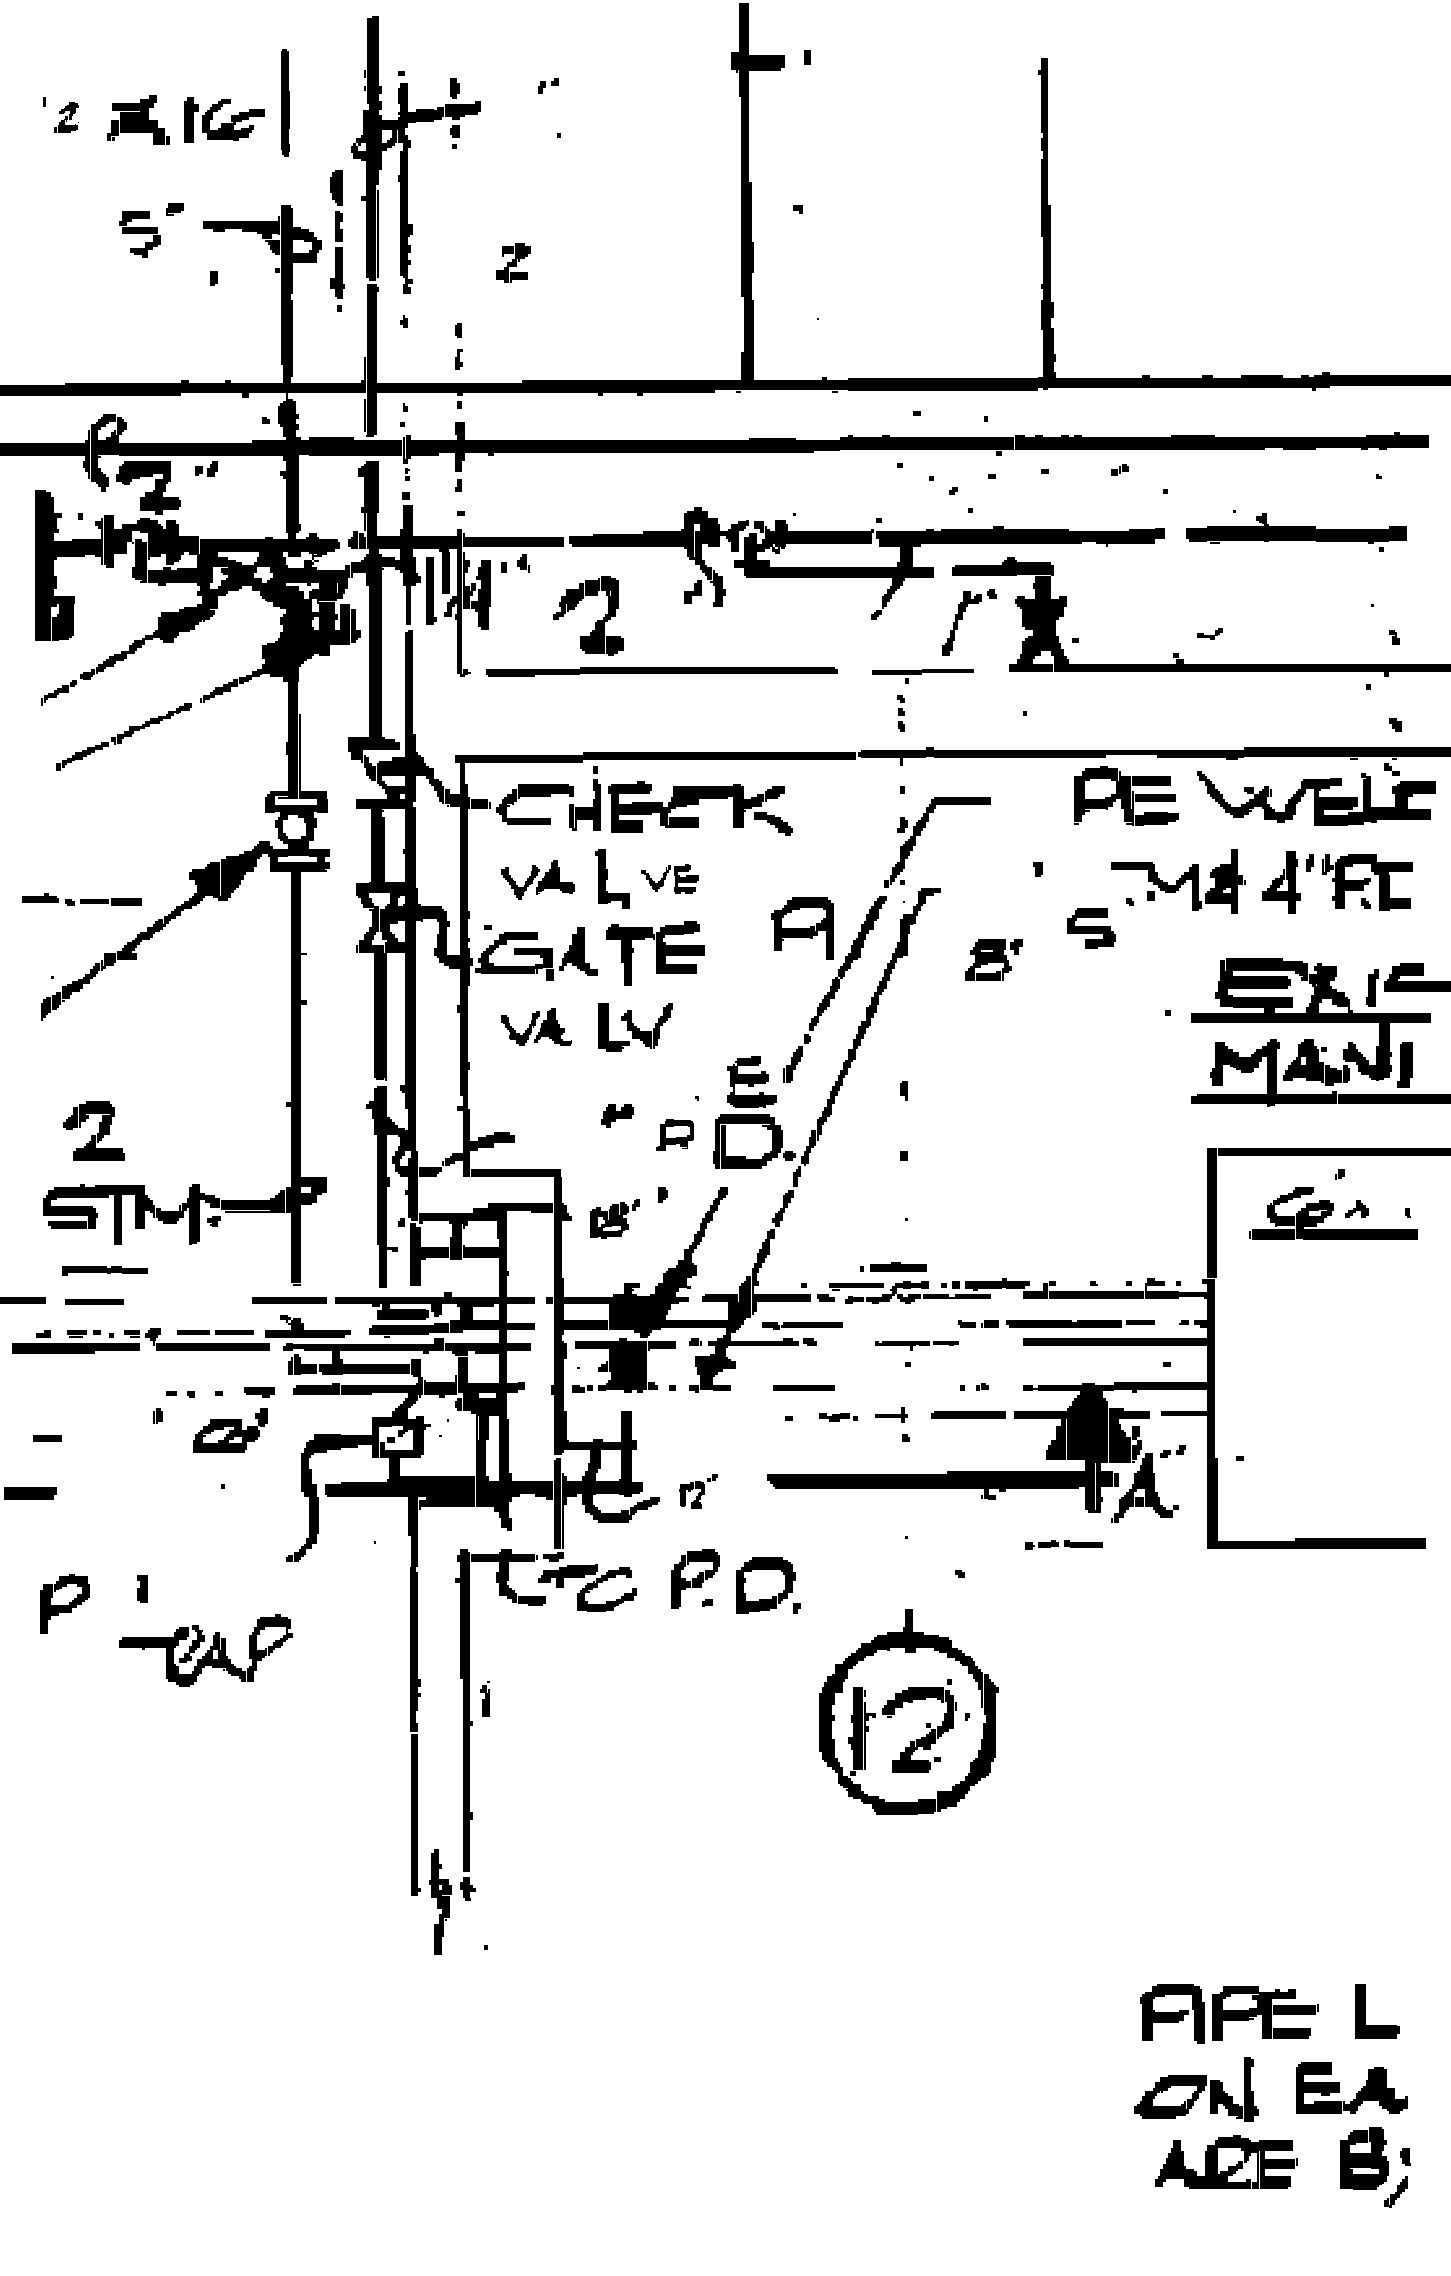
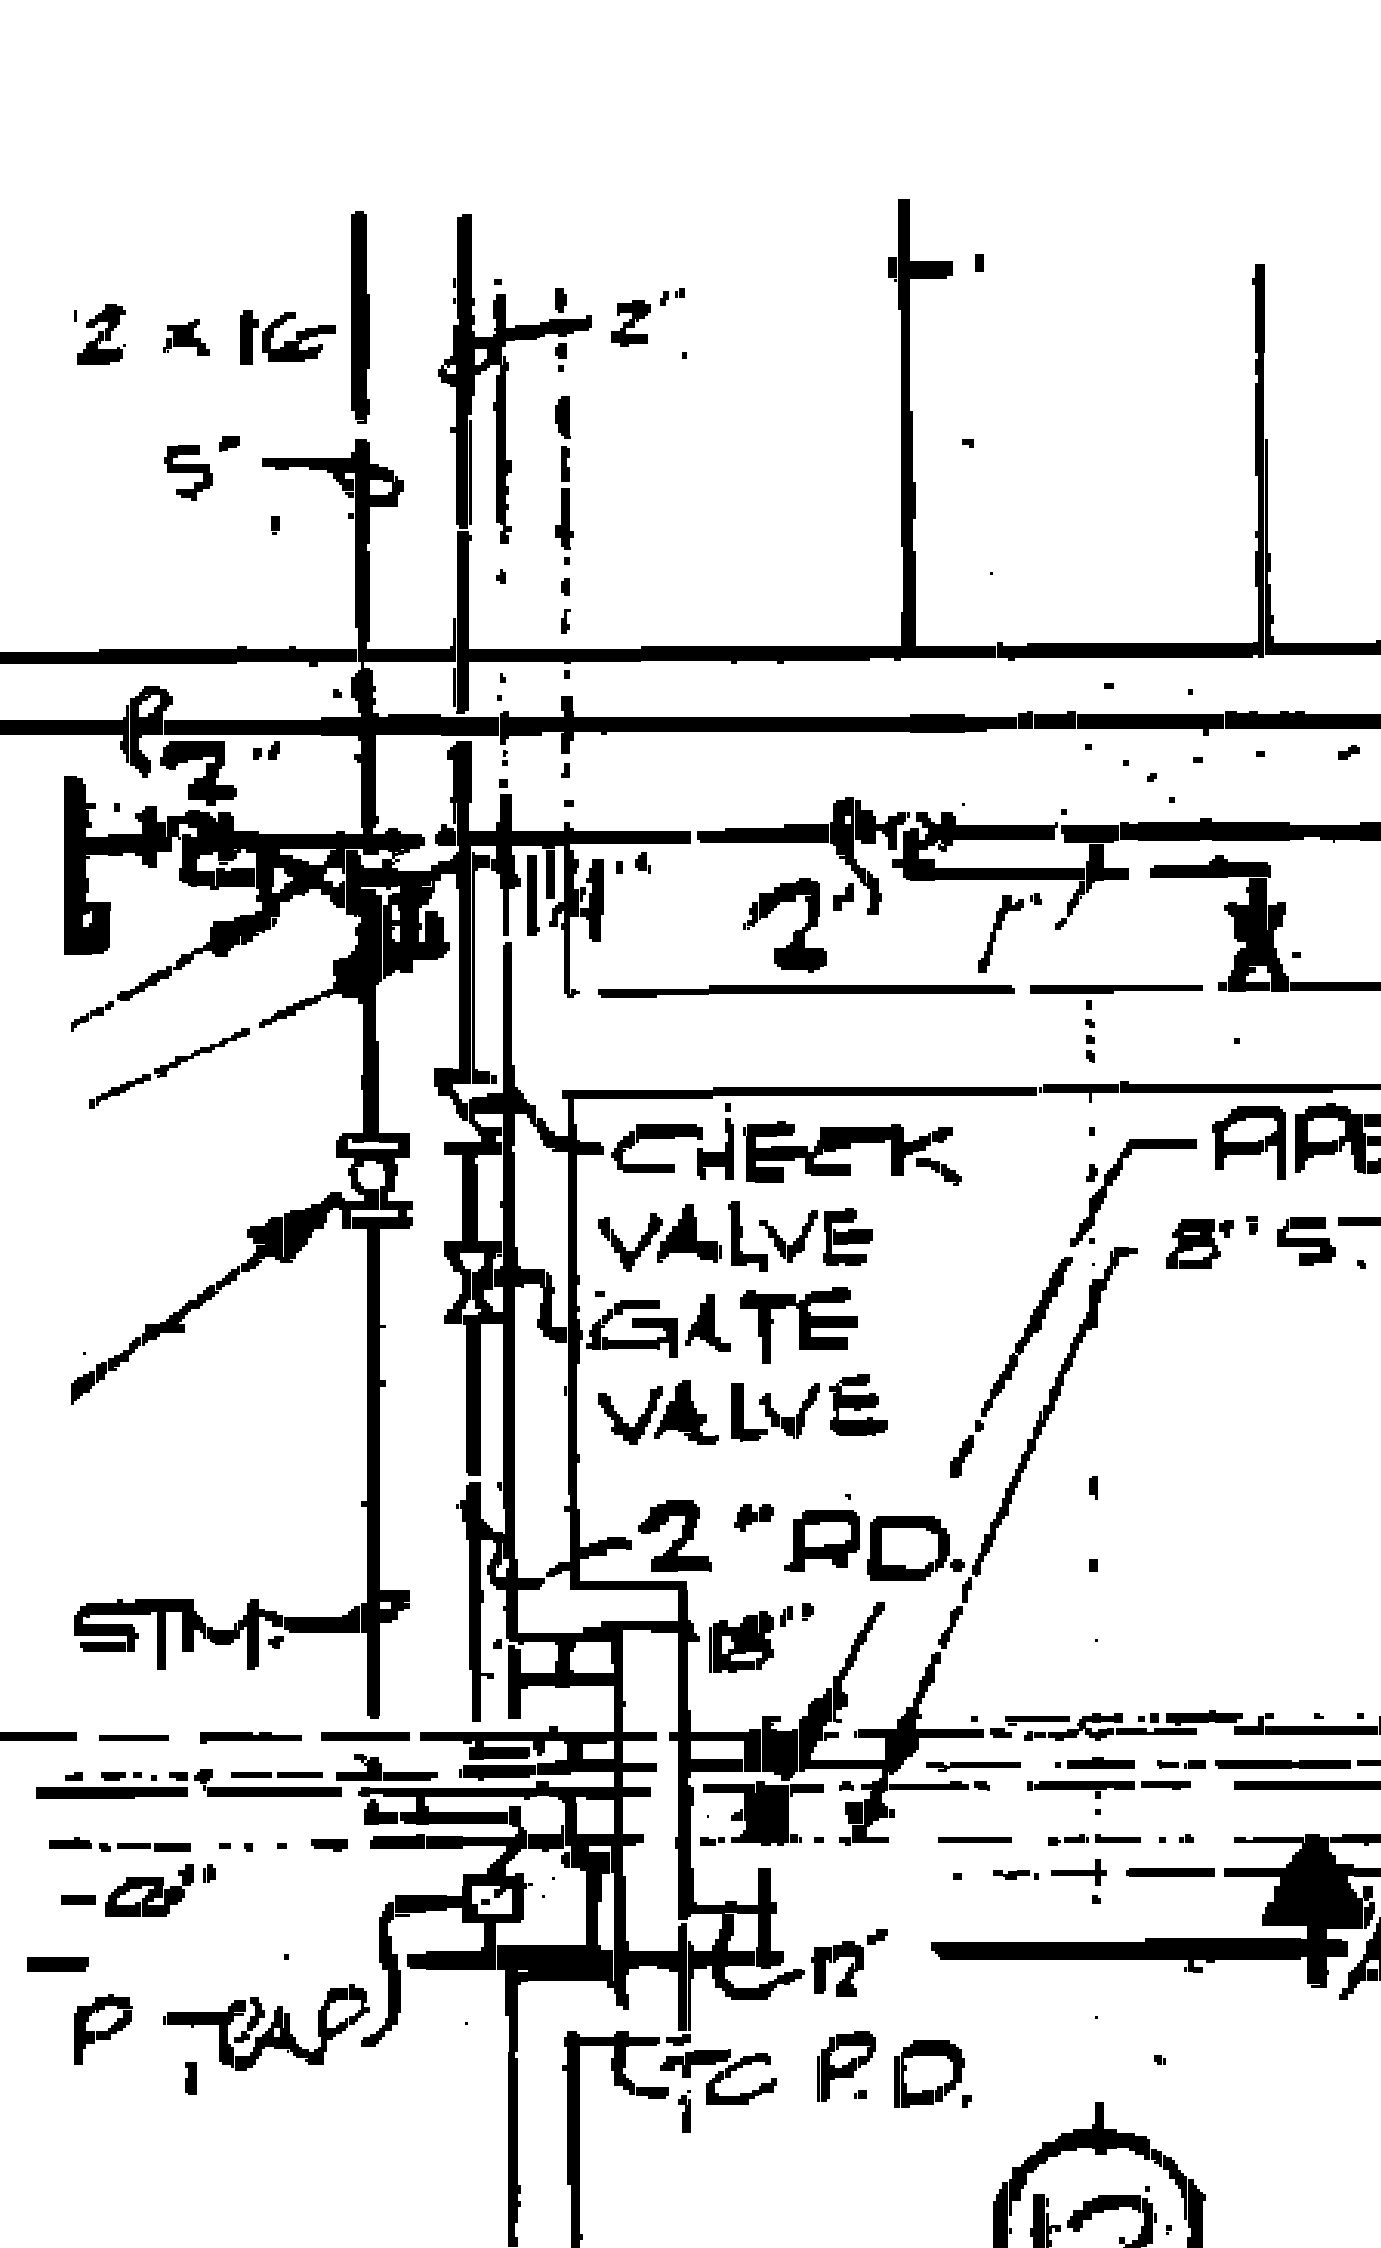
part: (285, 102) -> (360, 316), size x1.67
part: (66, 116) -> (101, 333), size x1.67
part: (138, 119) -> (186, 336), size x0.62
part: (337, 240) -> (564, 480), moved
part: (513, 262) -> (630, 322), moved
part: (962, 619) -> (1001, 929), moved
part: (595, 622) -> (793, 933), moved
part: (922, 676) -> (1115, 997), size x1.43
part: (669, 878) -> (815, 1236), size x1.67
part: (537, 879) -> (659, 1237), size x1.43
part: (81, 899) -> (118, 1844), moved
part: (802, 928) -> (1249, 1142), moved
part: (1091, 928) -> (1306, 1241), moved
part: (993, 959) -> (1199, 1243), moved
part: (536, 1026) -> (658, 1411), size x1.43
part: (751, 1081) -> (858, 1404), moved
part: (93, 1130) -> (674, 1535), moved
part: (674, 1134) -> (821, 1539), size x1.67
part: (614, 1218) -> (750, 1639), size x1.43
part: (893, 1266) -> (1095, 1762), moved
part: (104, 1270) -> (250, 1737), moved
part: (916, 1345) -> (1108, 1789), size x1.67
part: (891, 1414) -> (1078, 1871), size x1.43
part: (230, 1430) -> (149, 1890), moved
part: (698, 1491) -> (849, 1962), size x1.67
part: (1063, 1544) -> (1094, 1839), moved
part: (64, 1603) -> (102, 2029), moved
part: (205, 1650) -> (265, 2027), moved
part: (484, 1698) -> (684, 2110), moved

